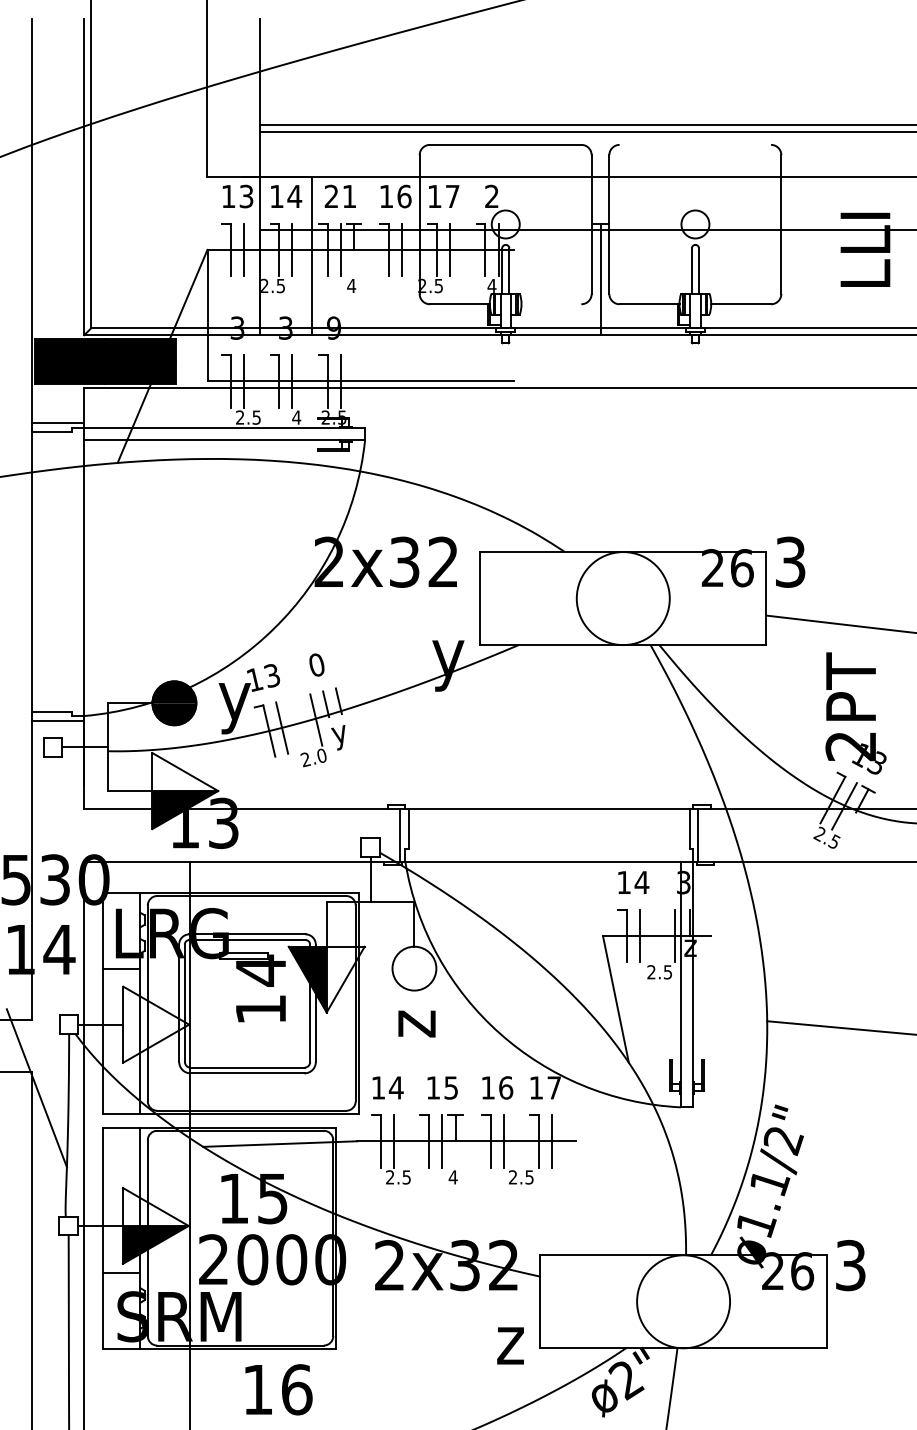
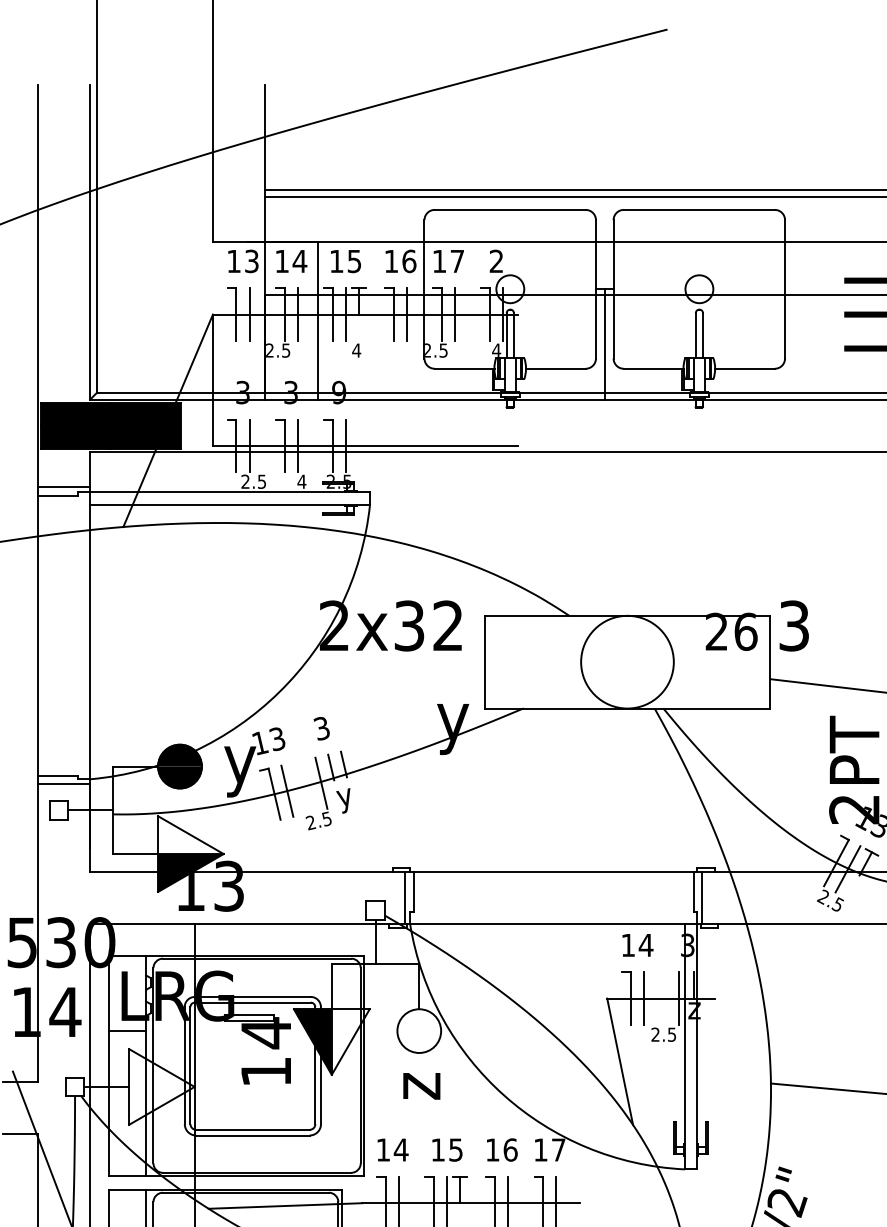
line: (695, 145) -> (699, 210), added
text: (339, 196) -> (344, 261), 21 -> 15
line: (551, 304) -> (555, 369), added
text: (316, 665) -> (321, 728), 0 -> 3
text: (321, 755) -> (326, 818), 2.0 -> 2.5

